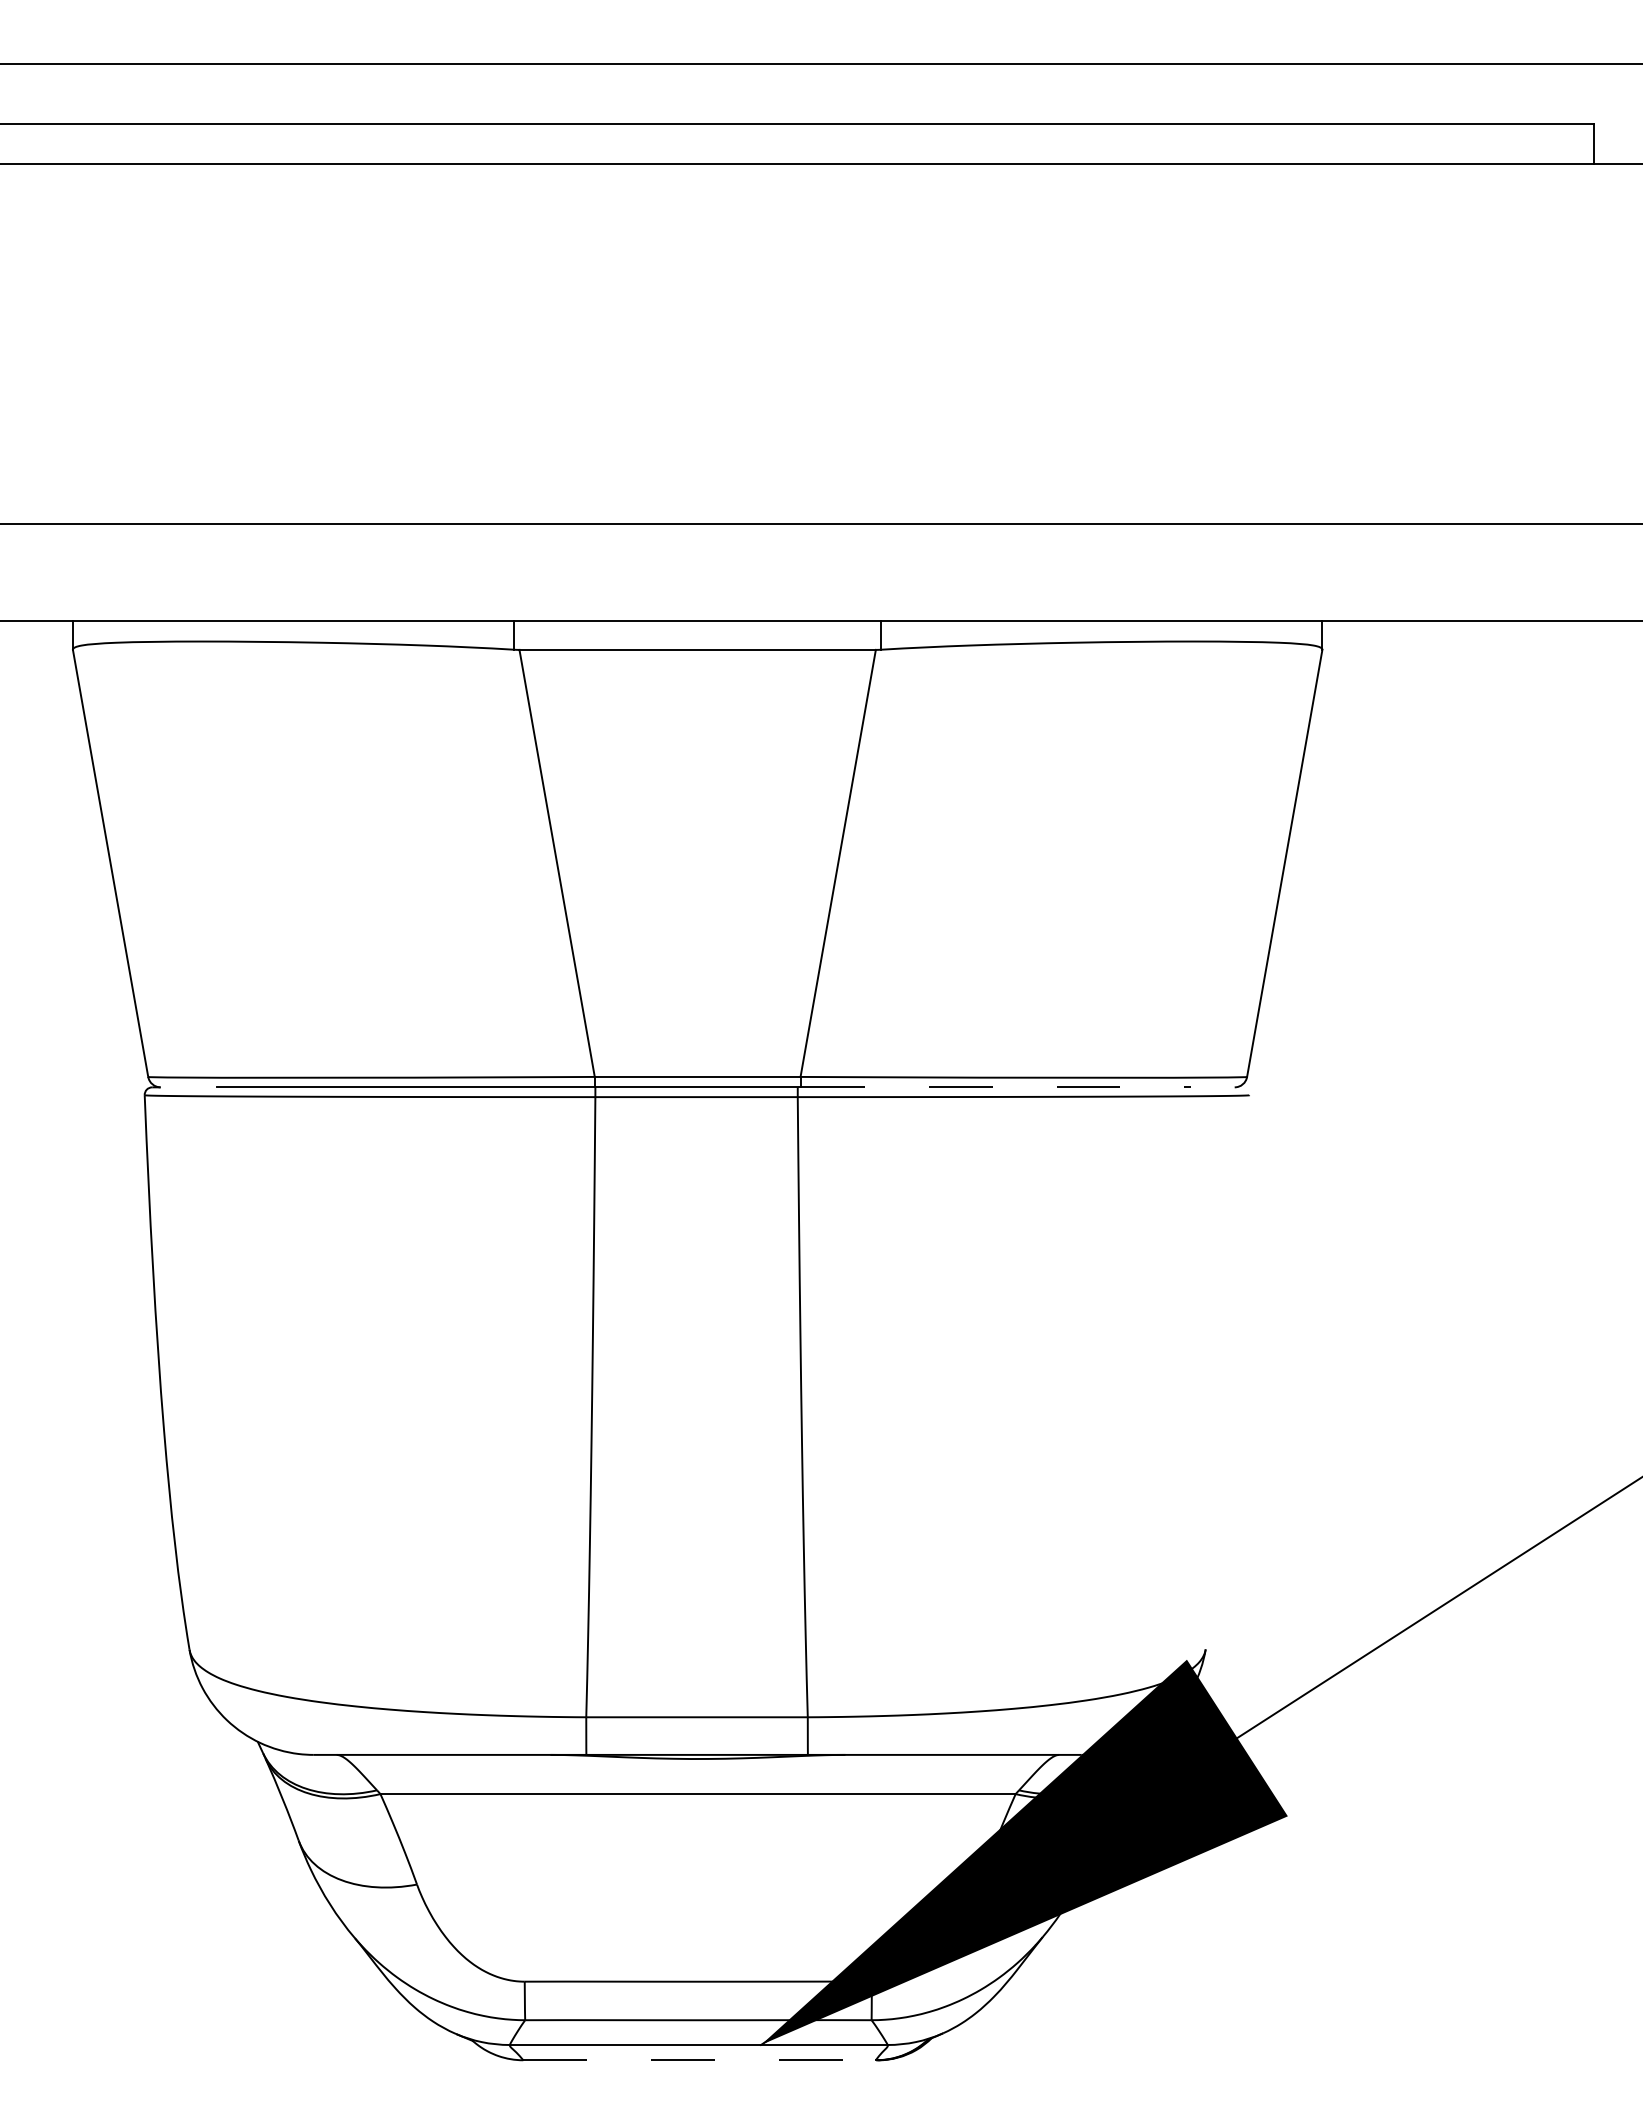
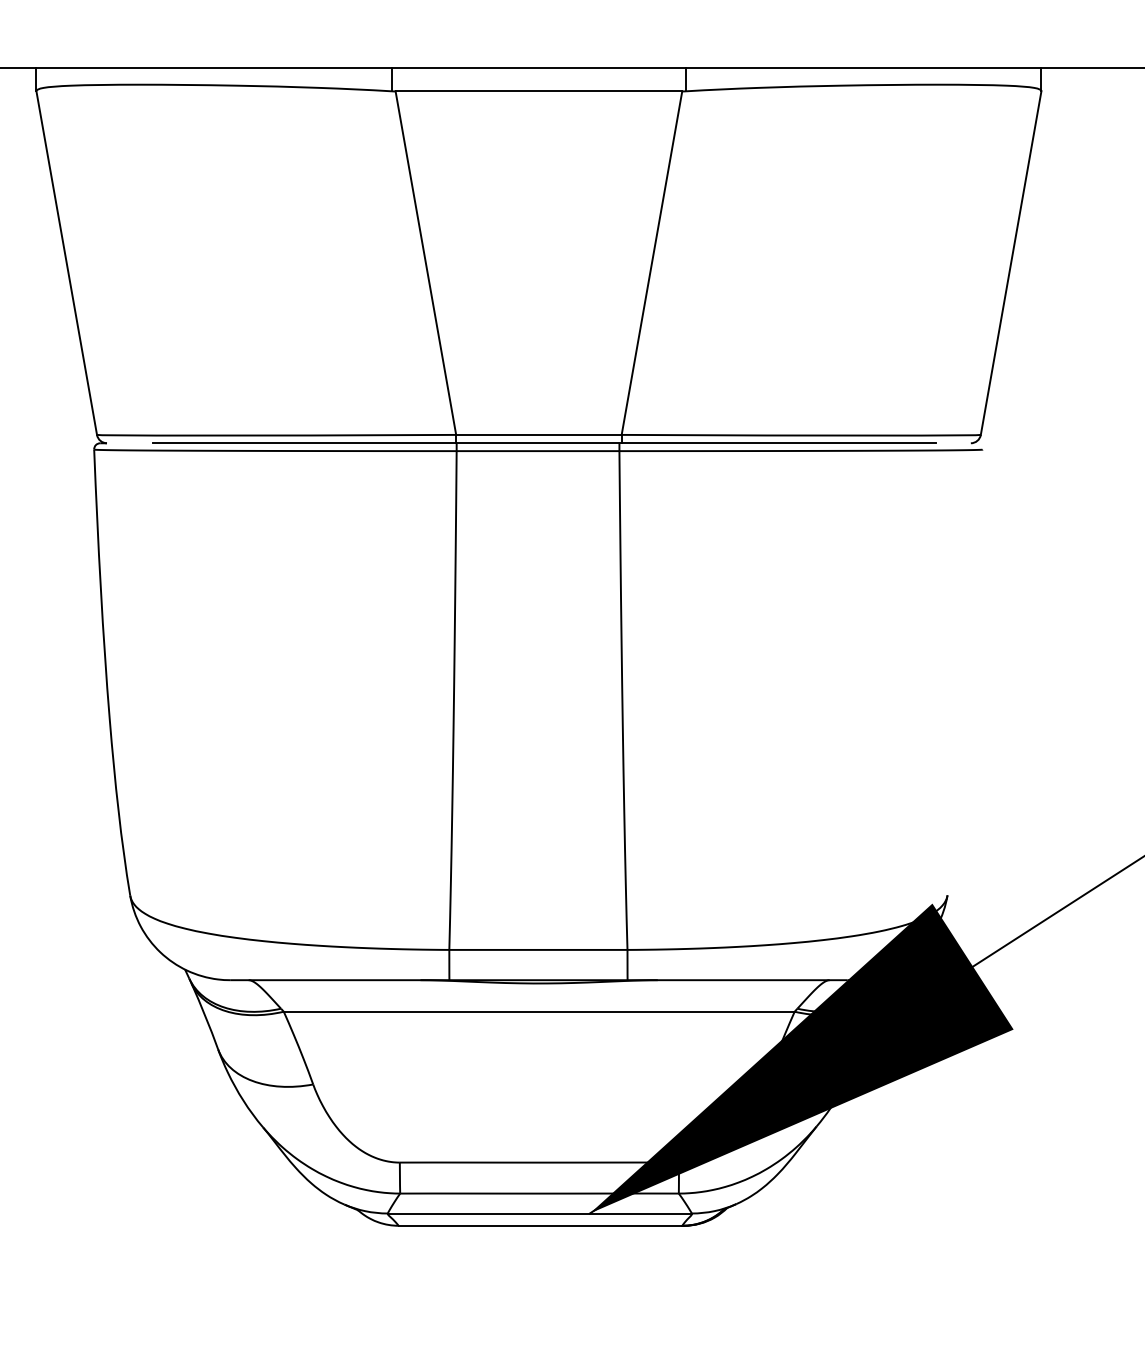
line: (996, 1087) -> (779, 443), dashed -> solid
line: (700, 2060) -> (541, 1225), dashed -> solid

